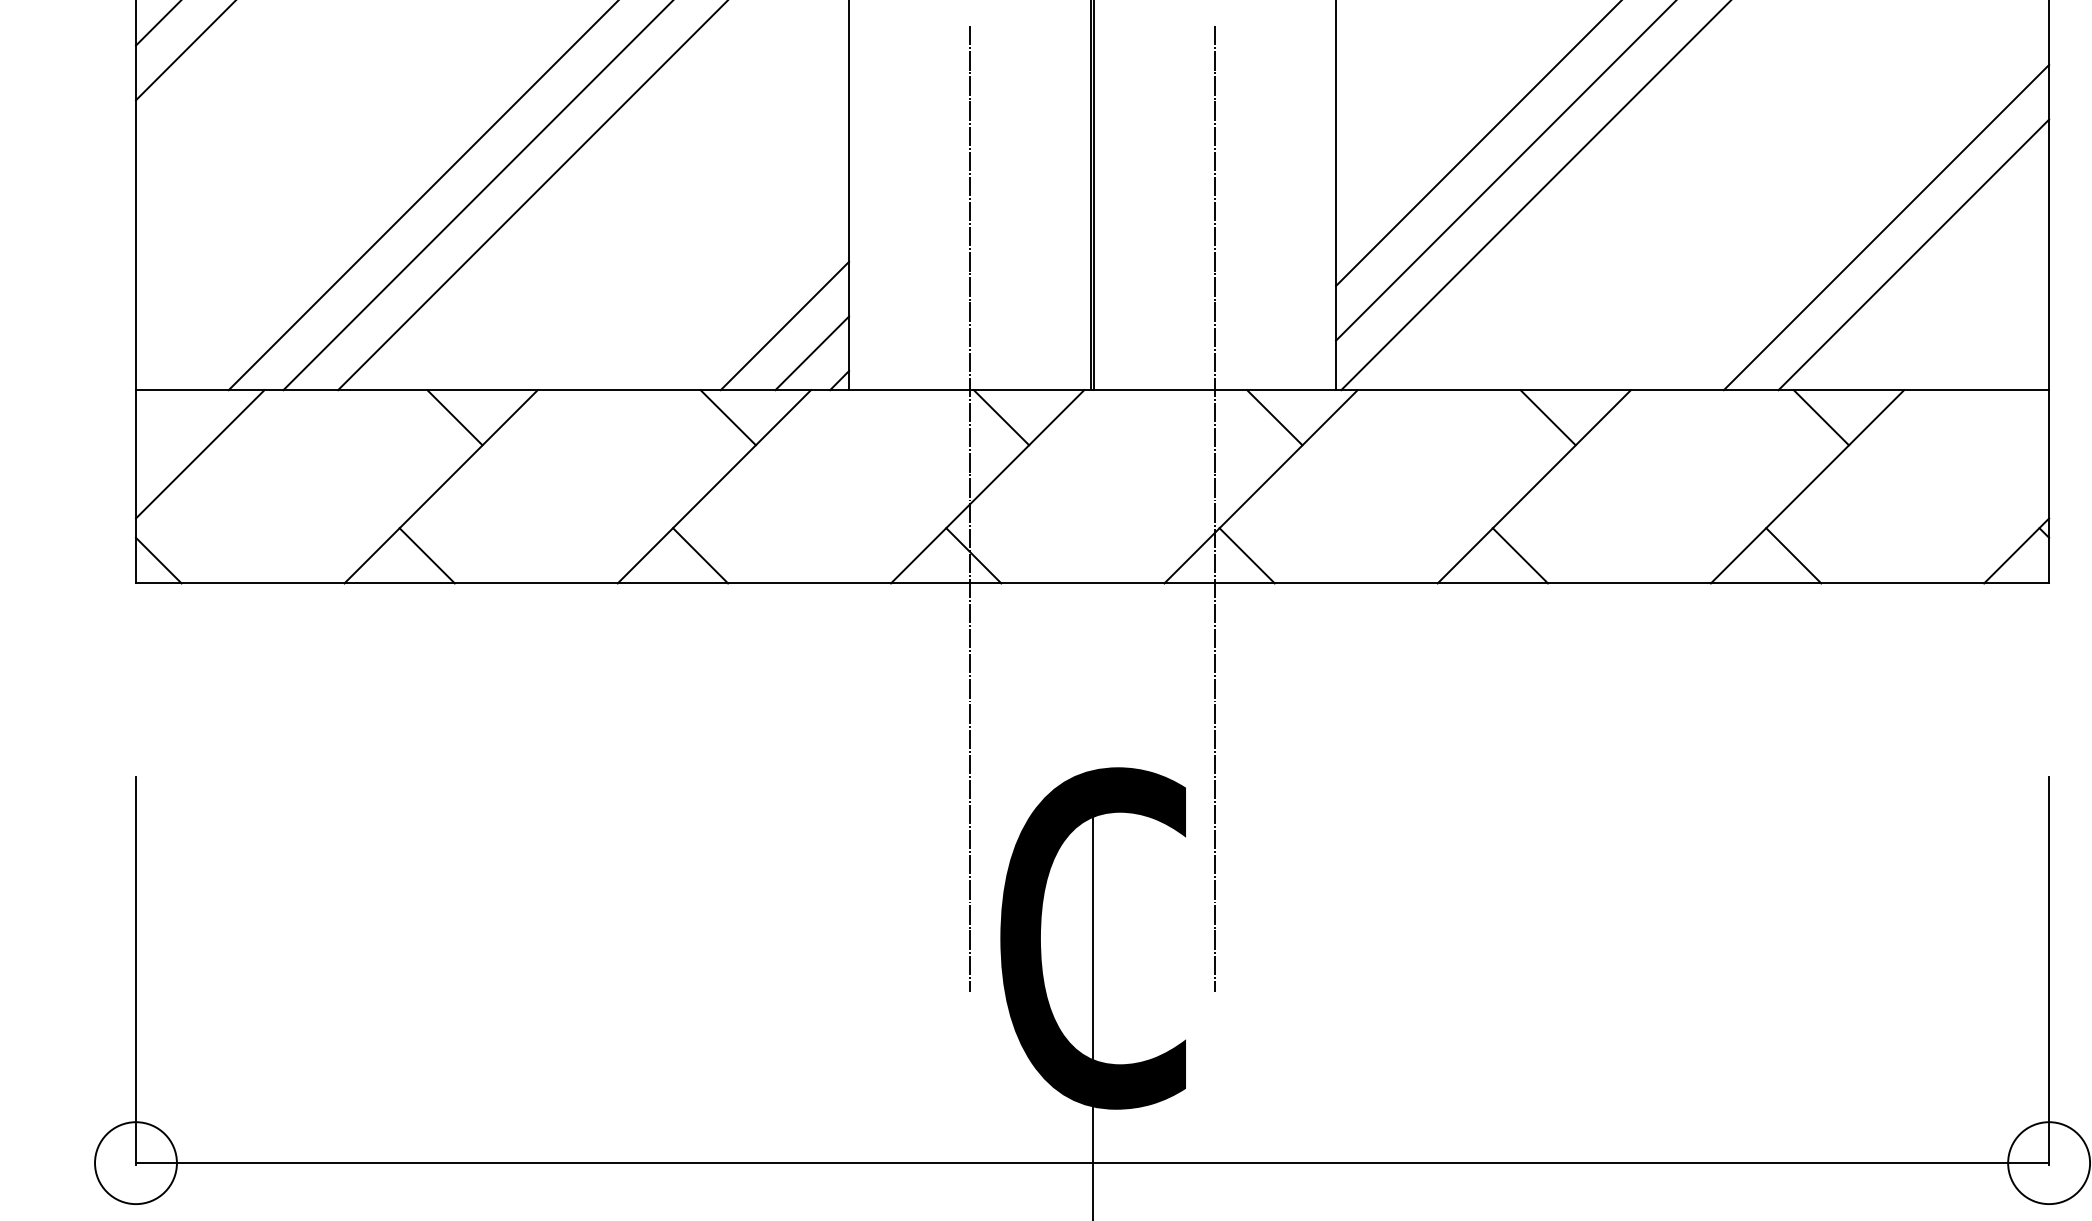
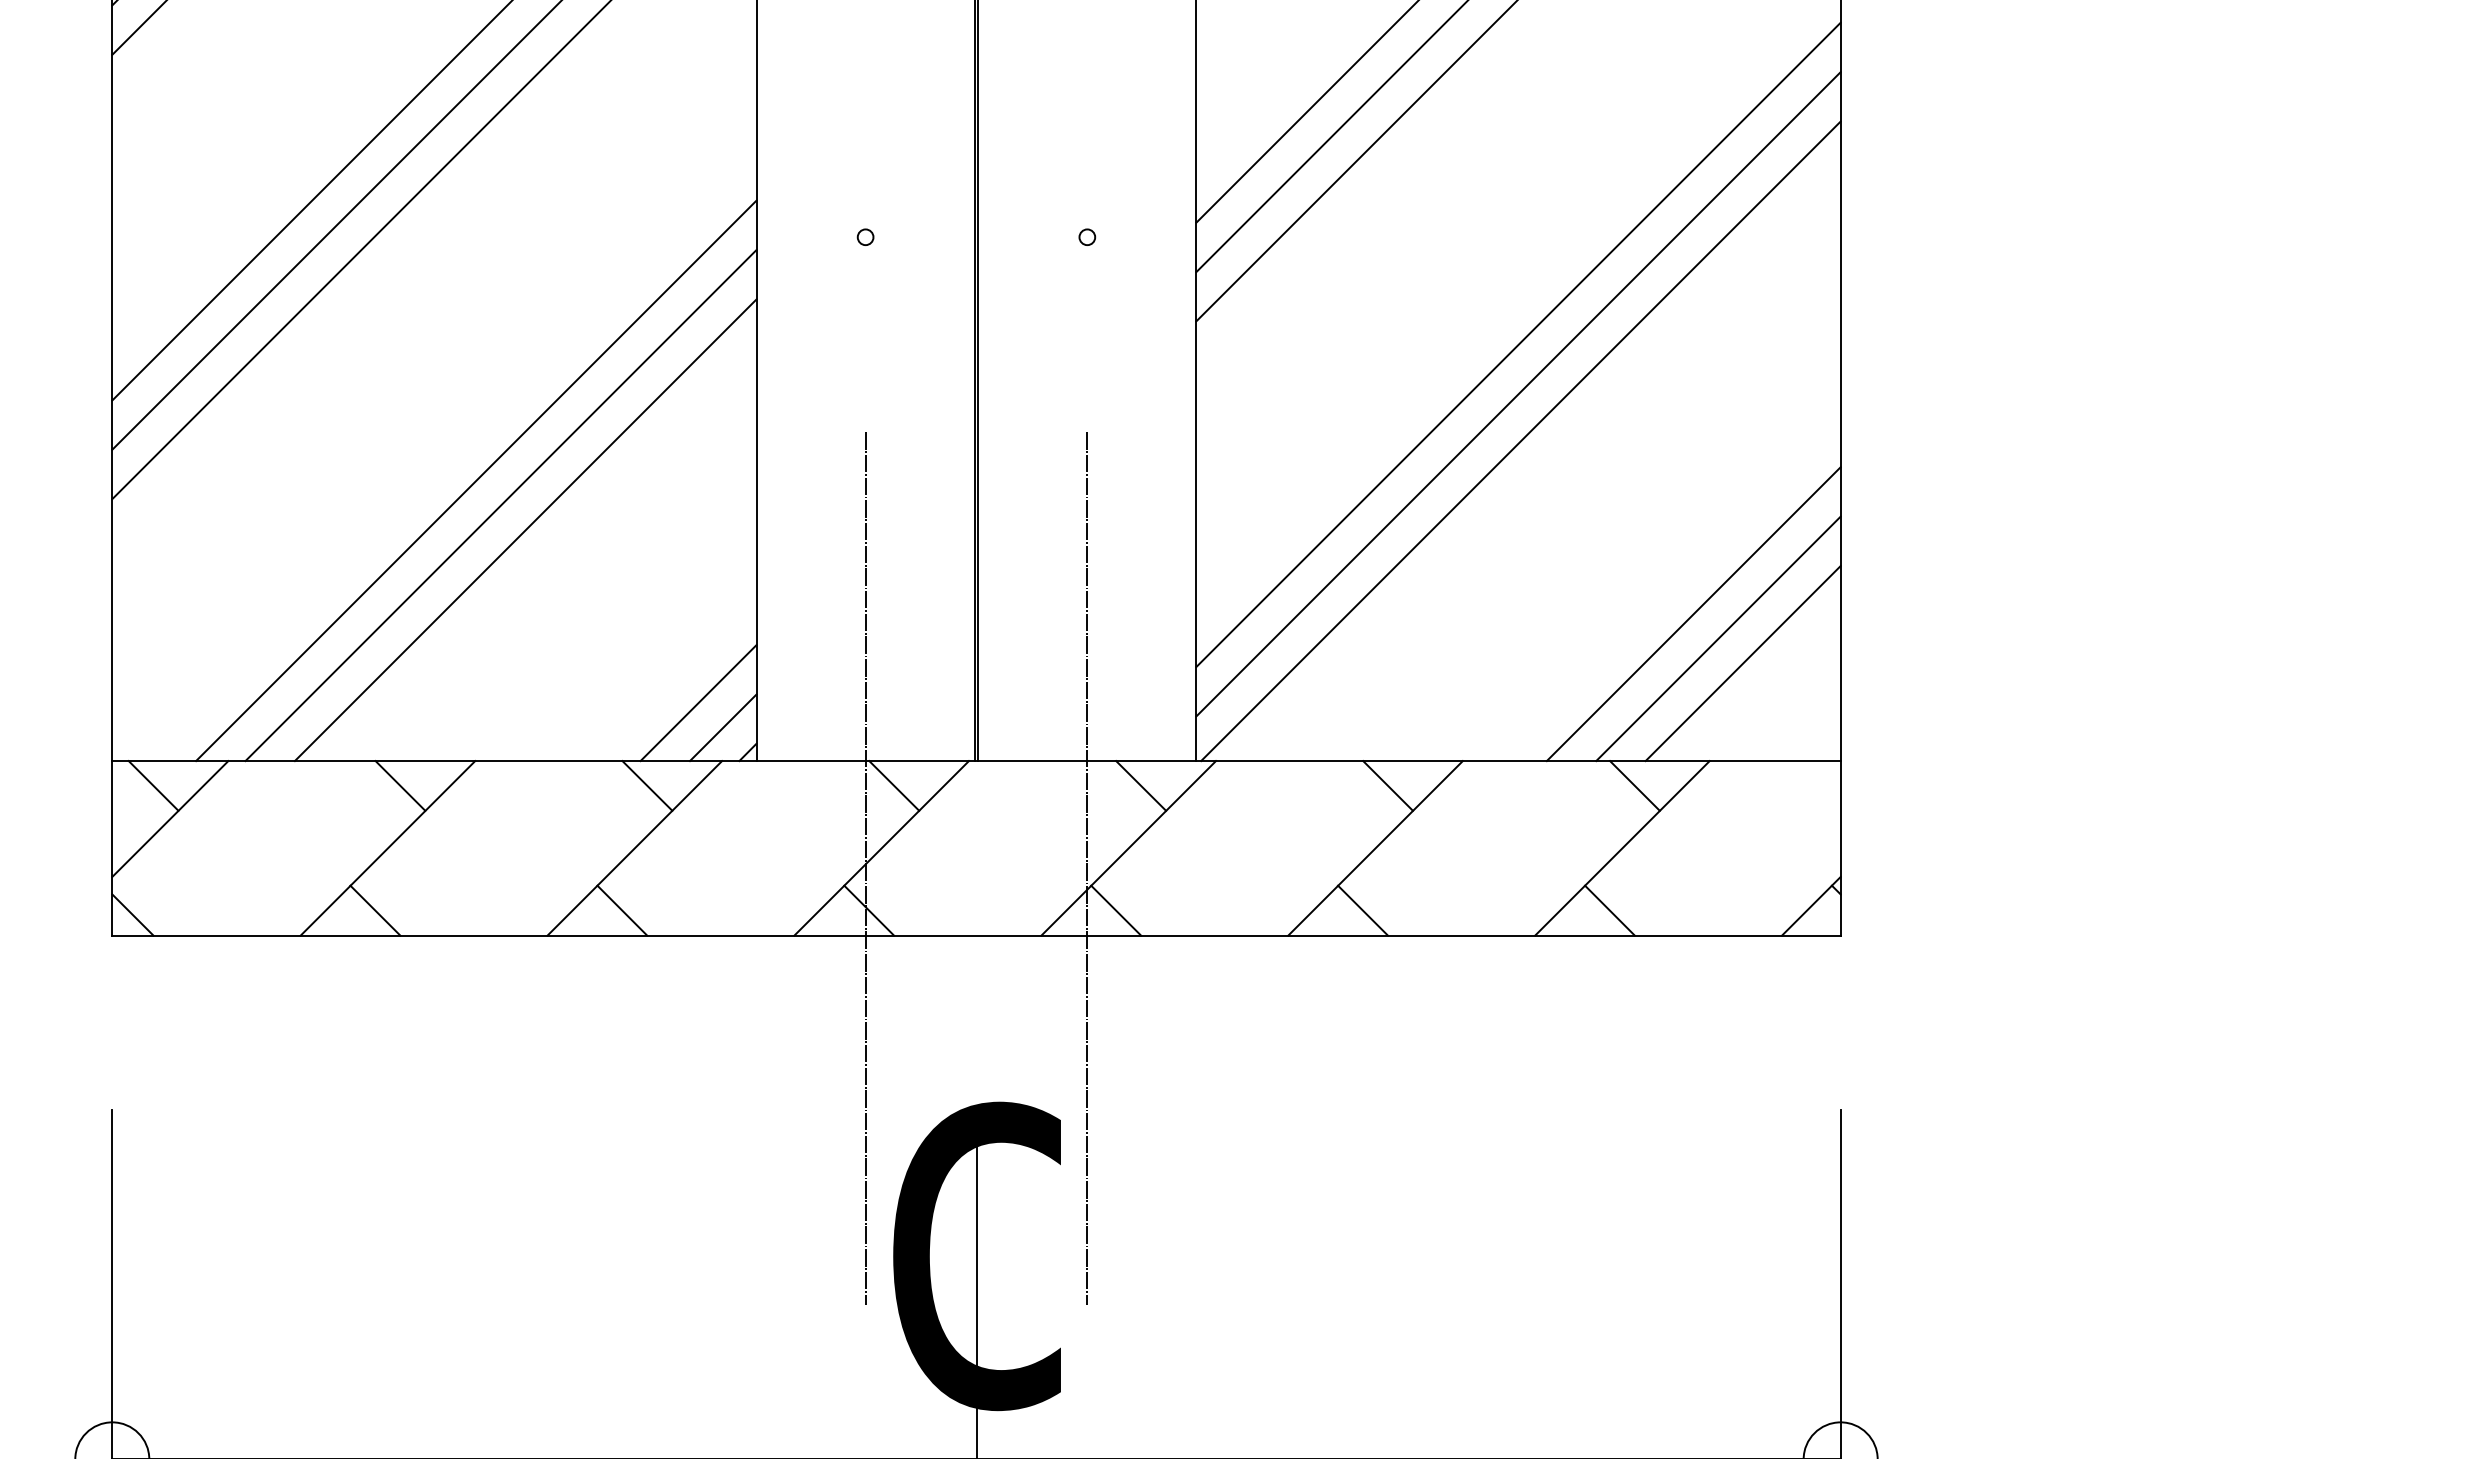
line: (1940, 282) -> (1742, 663), added
line: (181, 417) -> (153, 785), added

